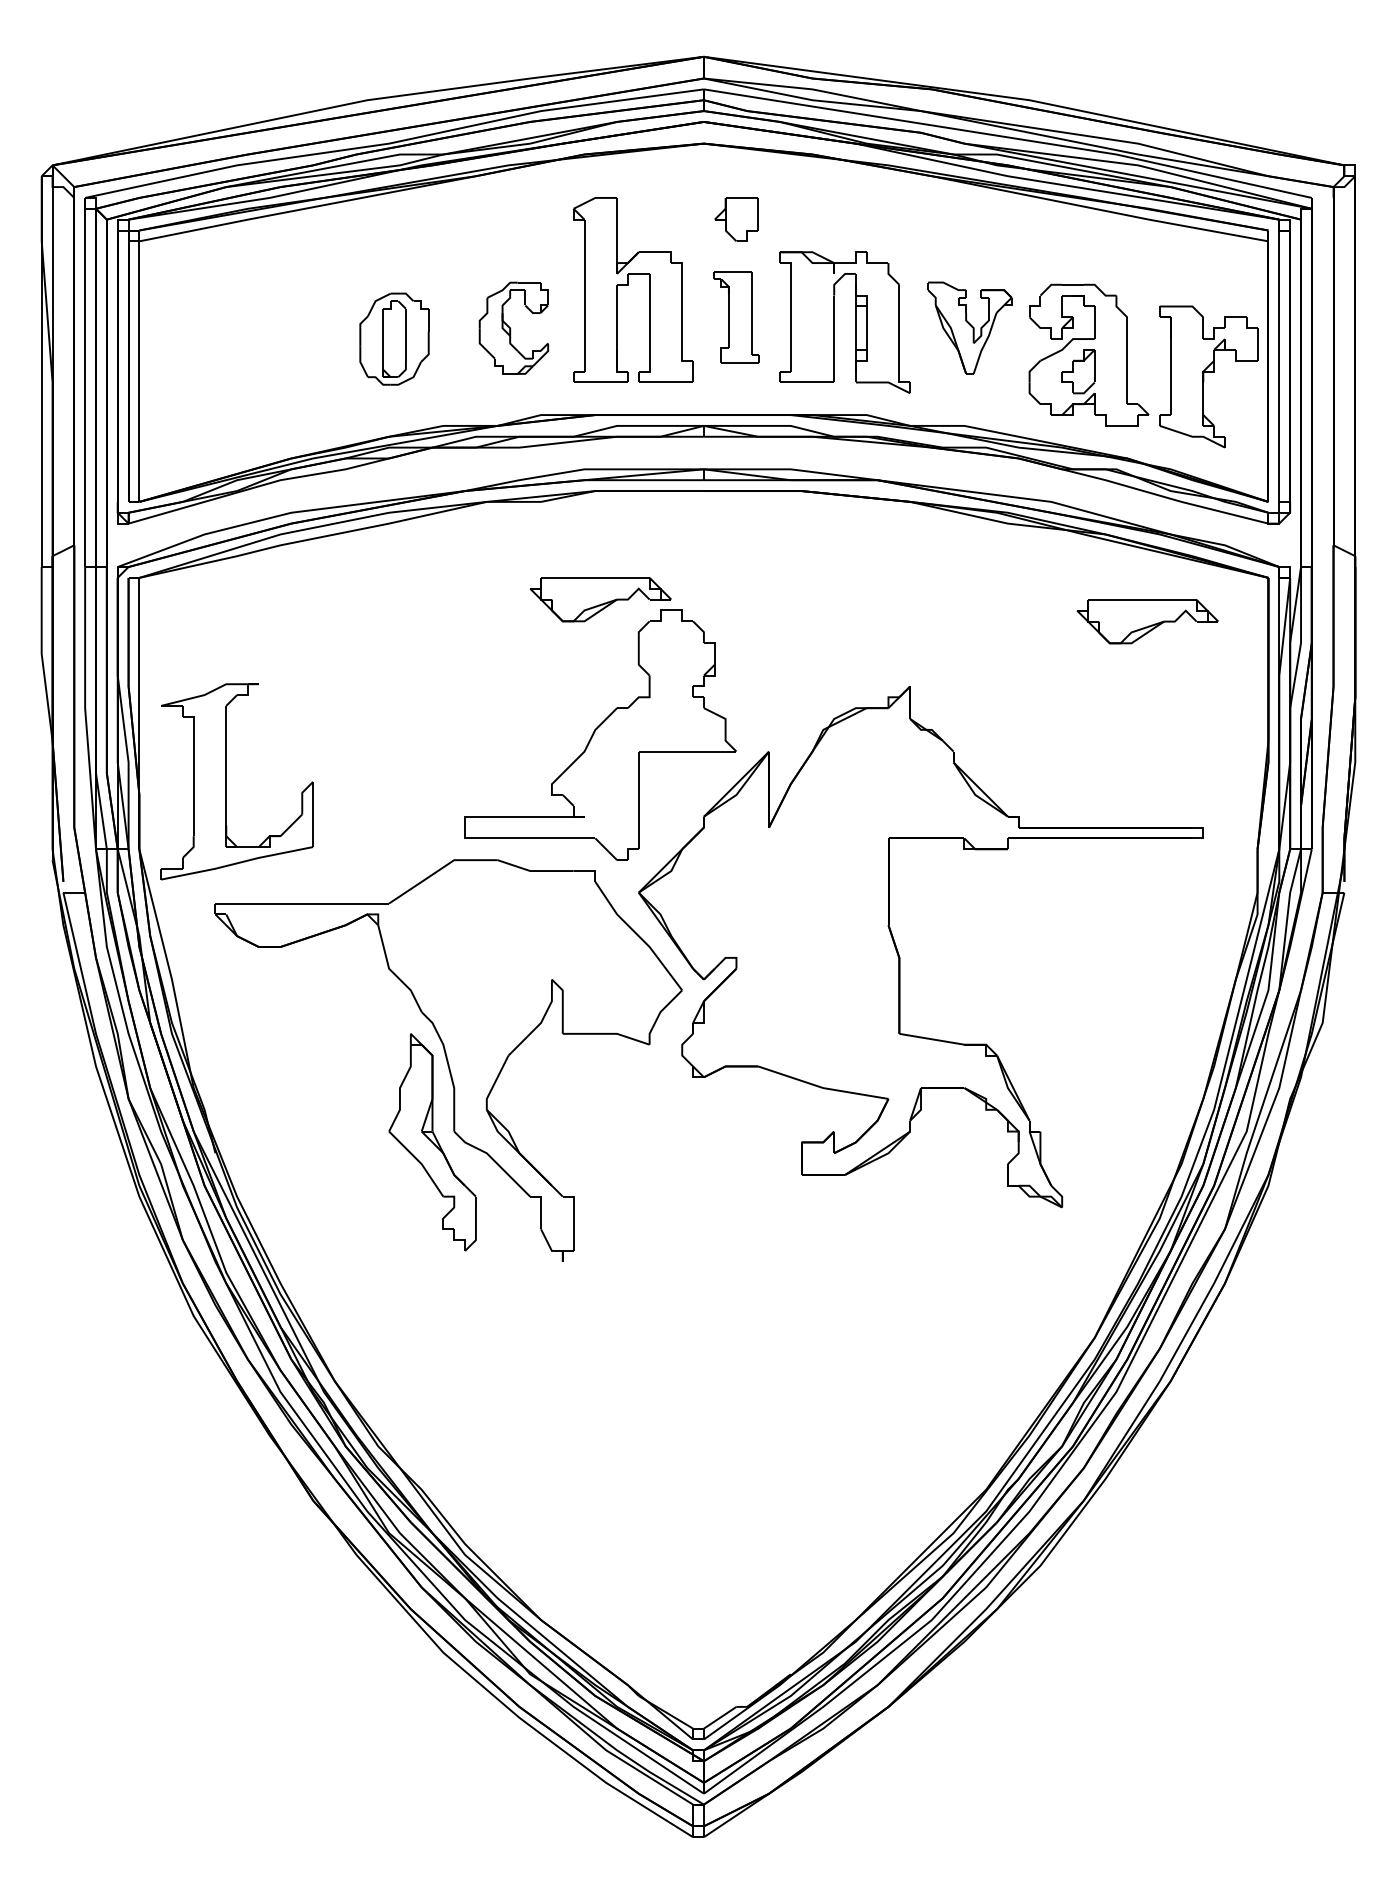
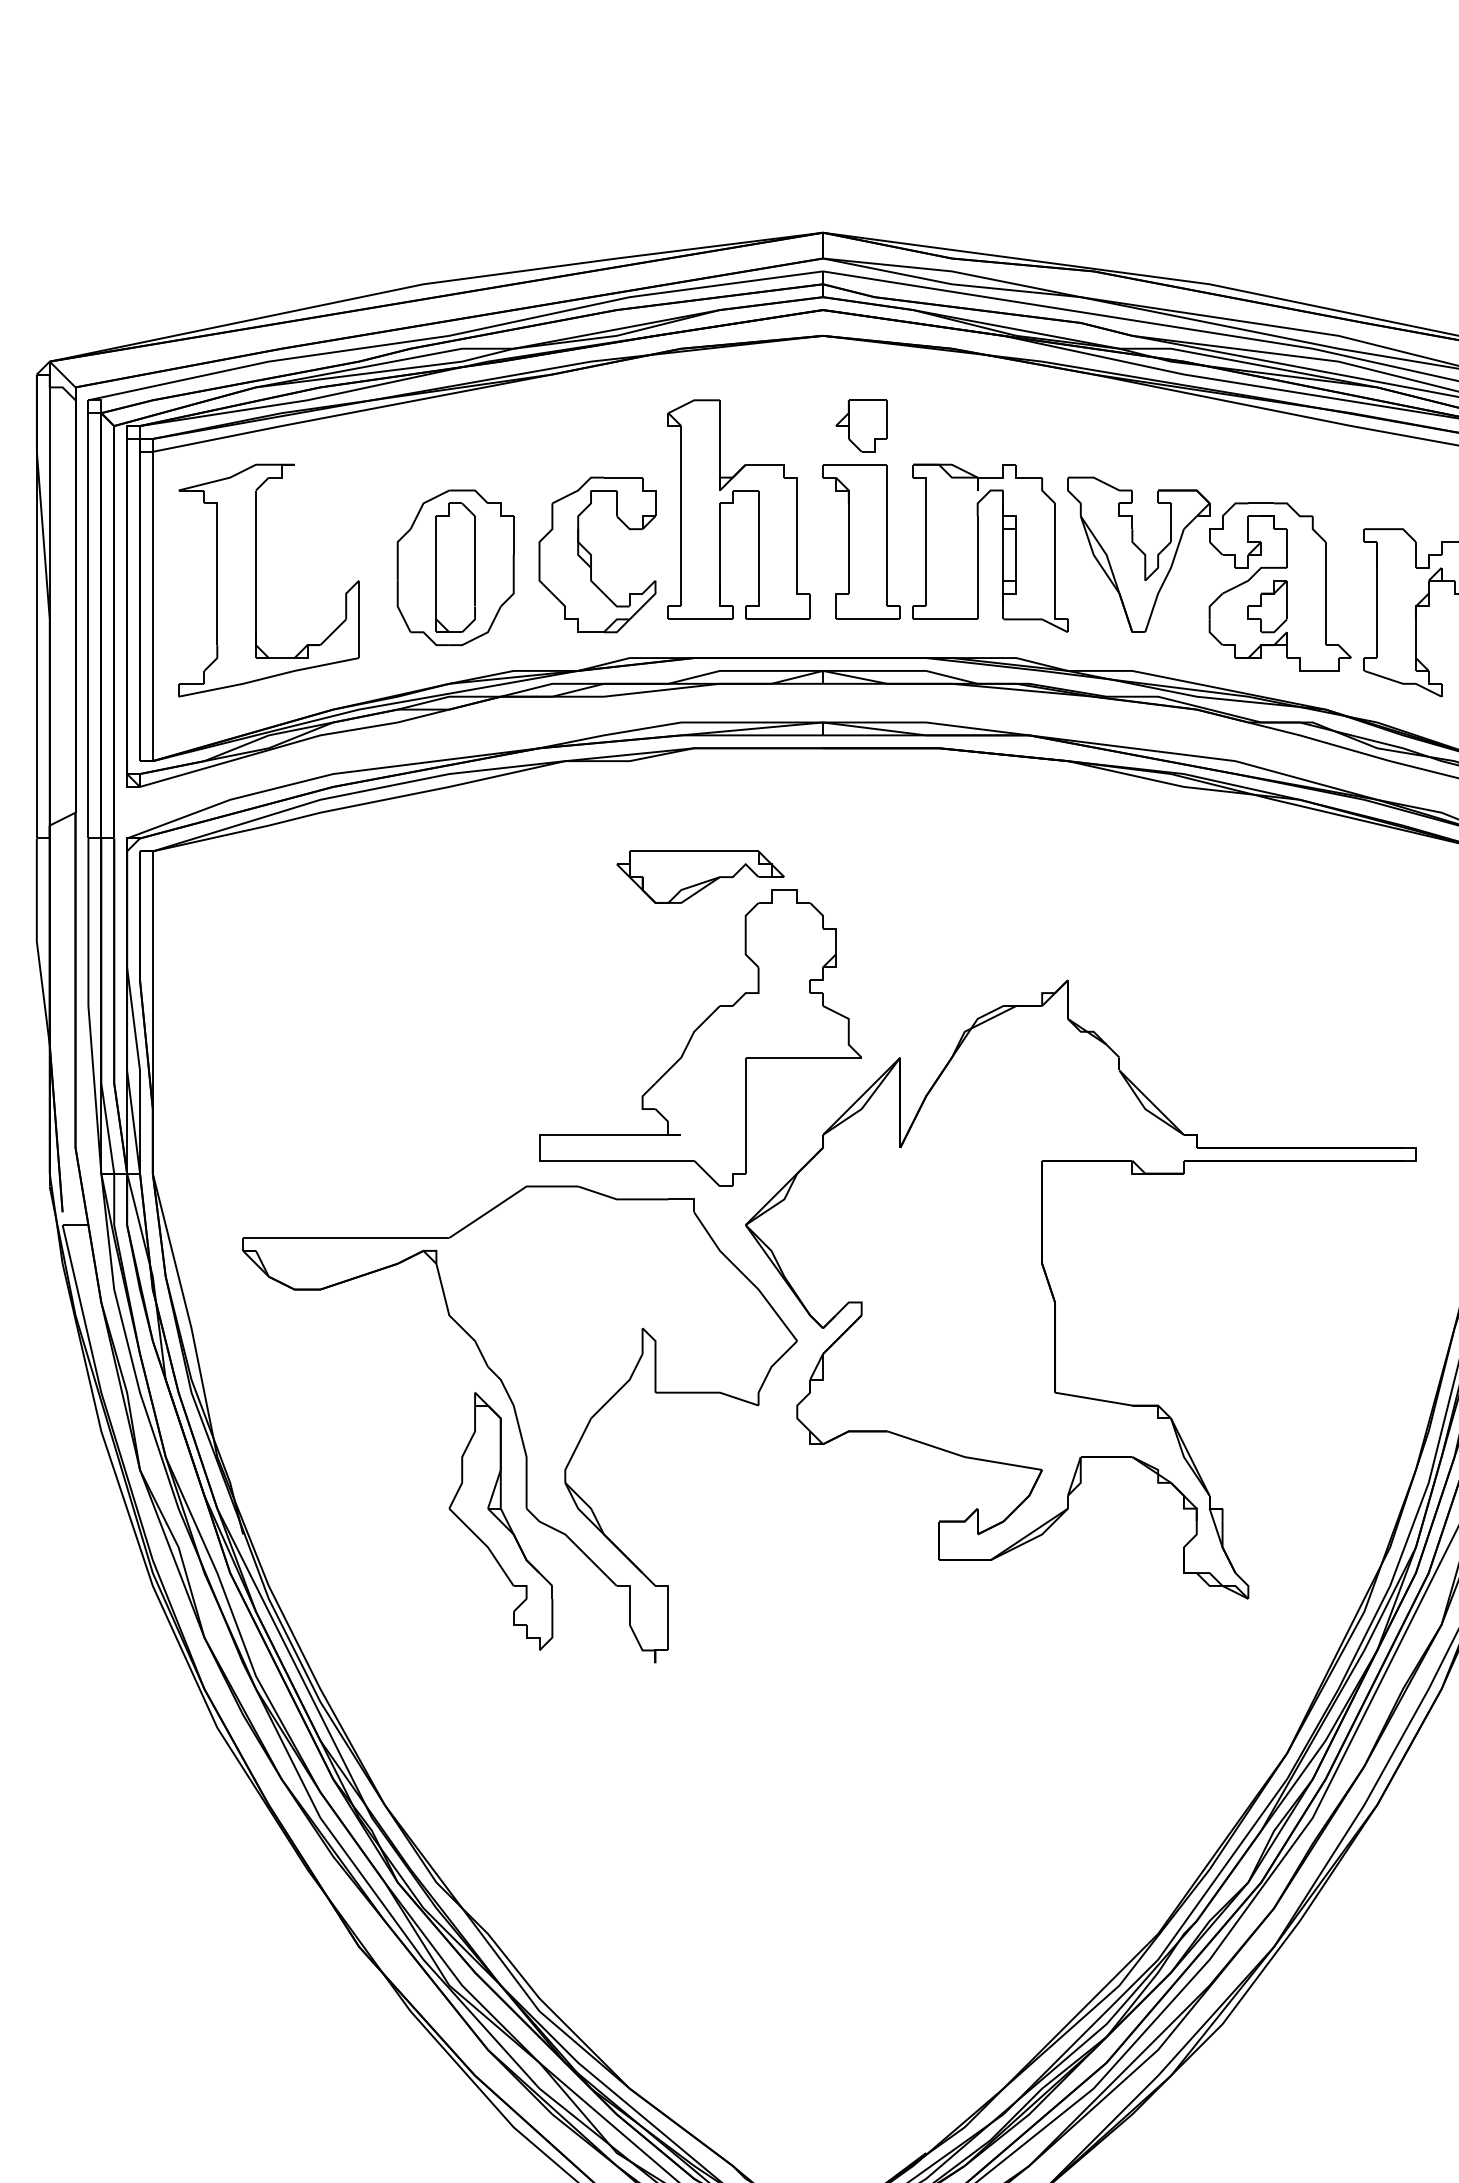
part: (736, 316) -> (861, 541), size x1.43
part: (969, 327) -> (1138, 554), size x1.43
part: (513, 328) -> (596, 555), size x1.43
part: (394, 339) -> (455, 568), size x1.43
part: (1147, 621) -> (1349, 903), removed
part: (226, 781) -> (256, 580), moved

